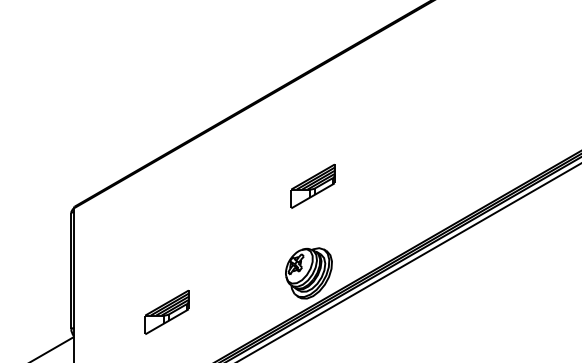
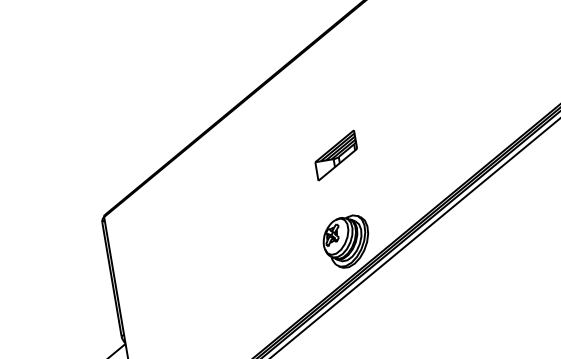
part: (166, 311) -> (212, 303), removed

